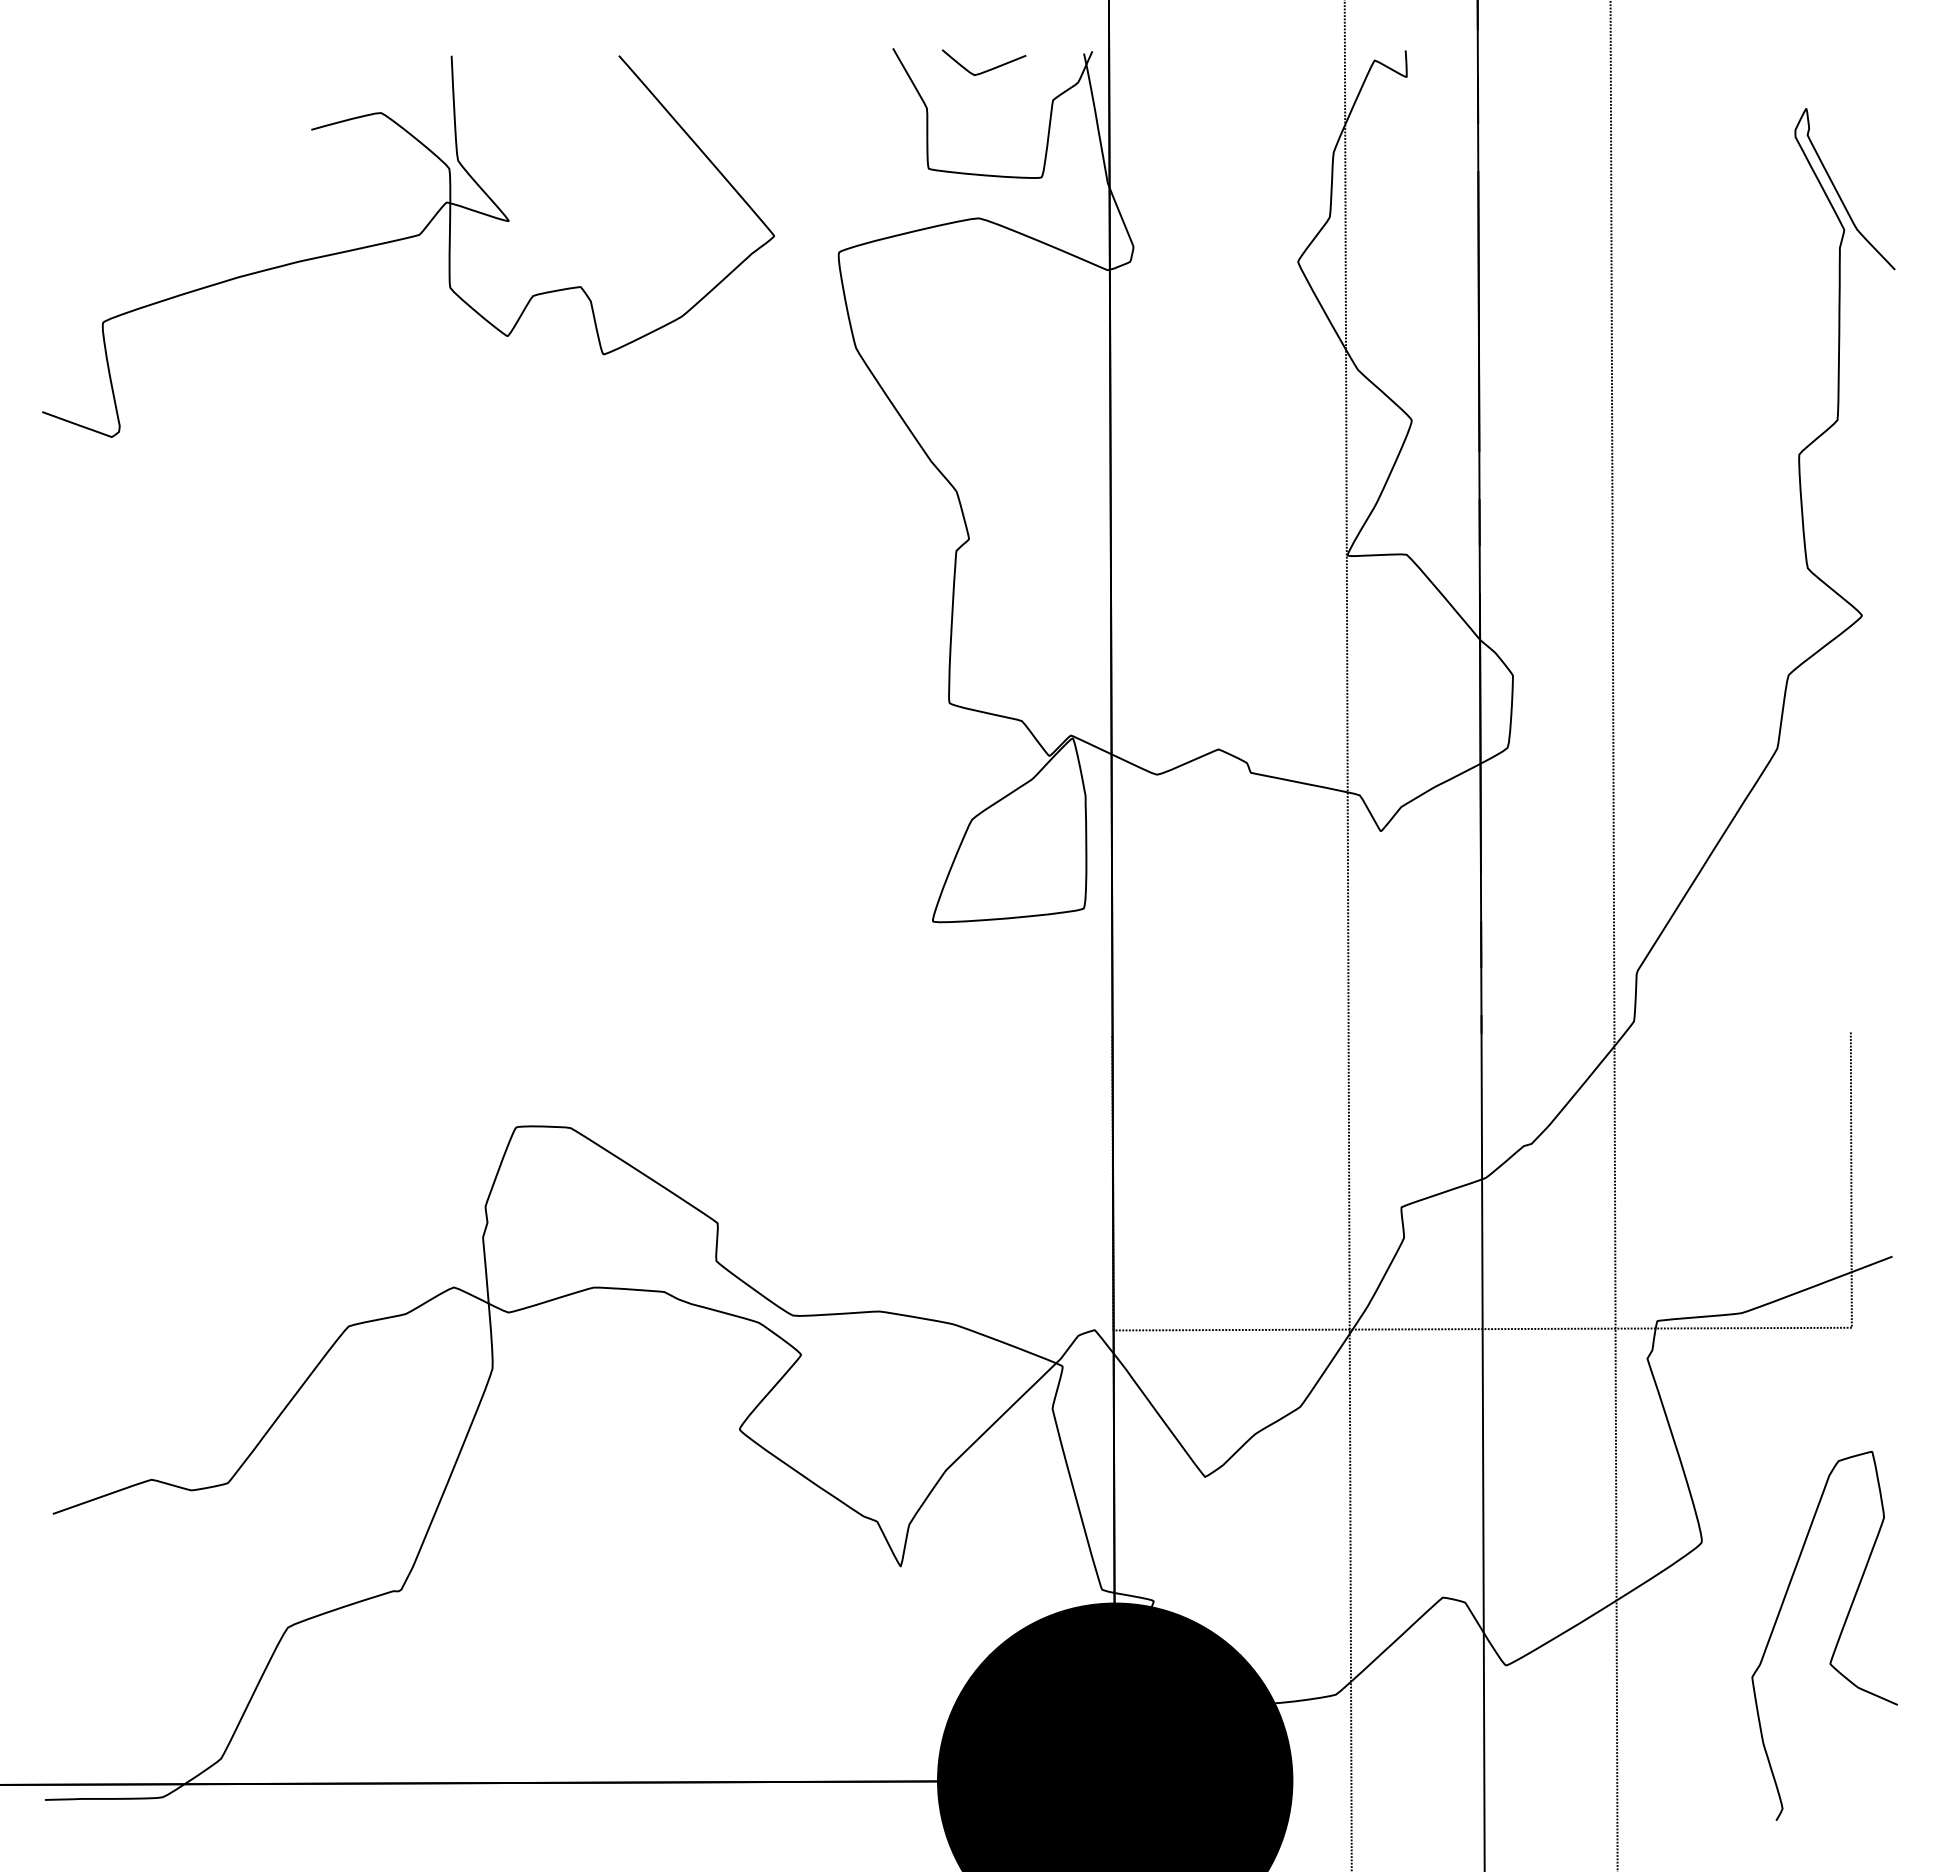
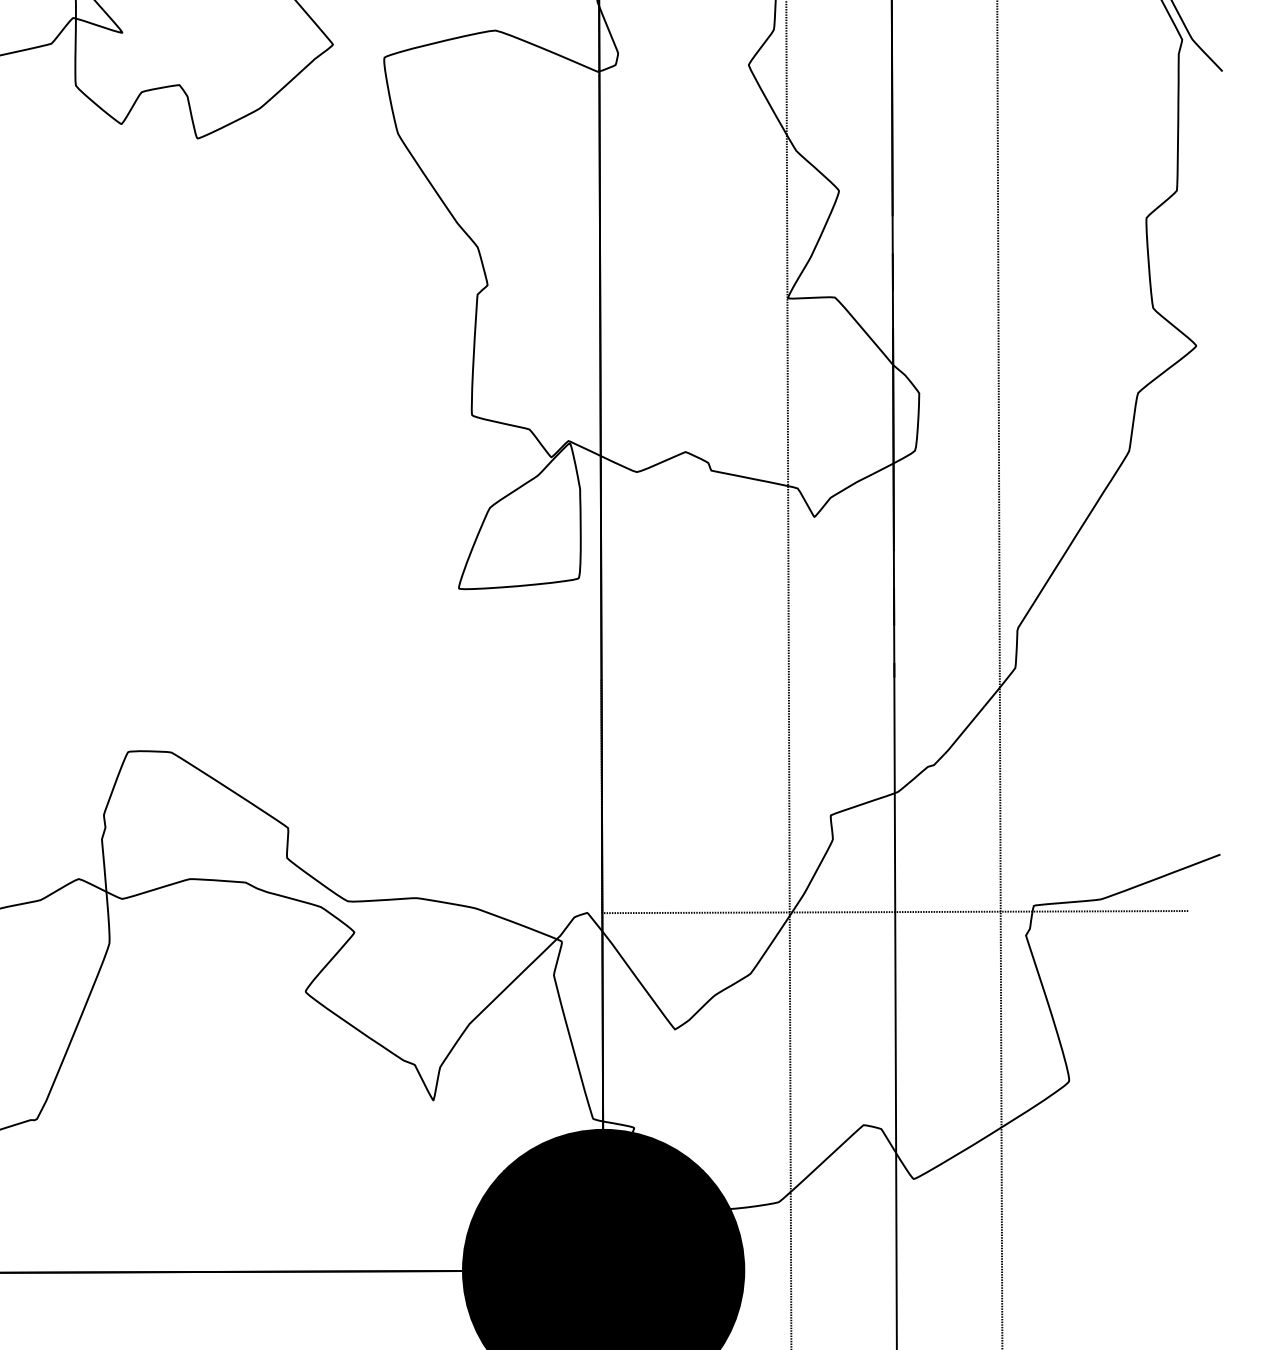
line: (1850, 1179) -> (1187, 793), removed
curve: (1837, 1639) -> (1176, 1158), removed

